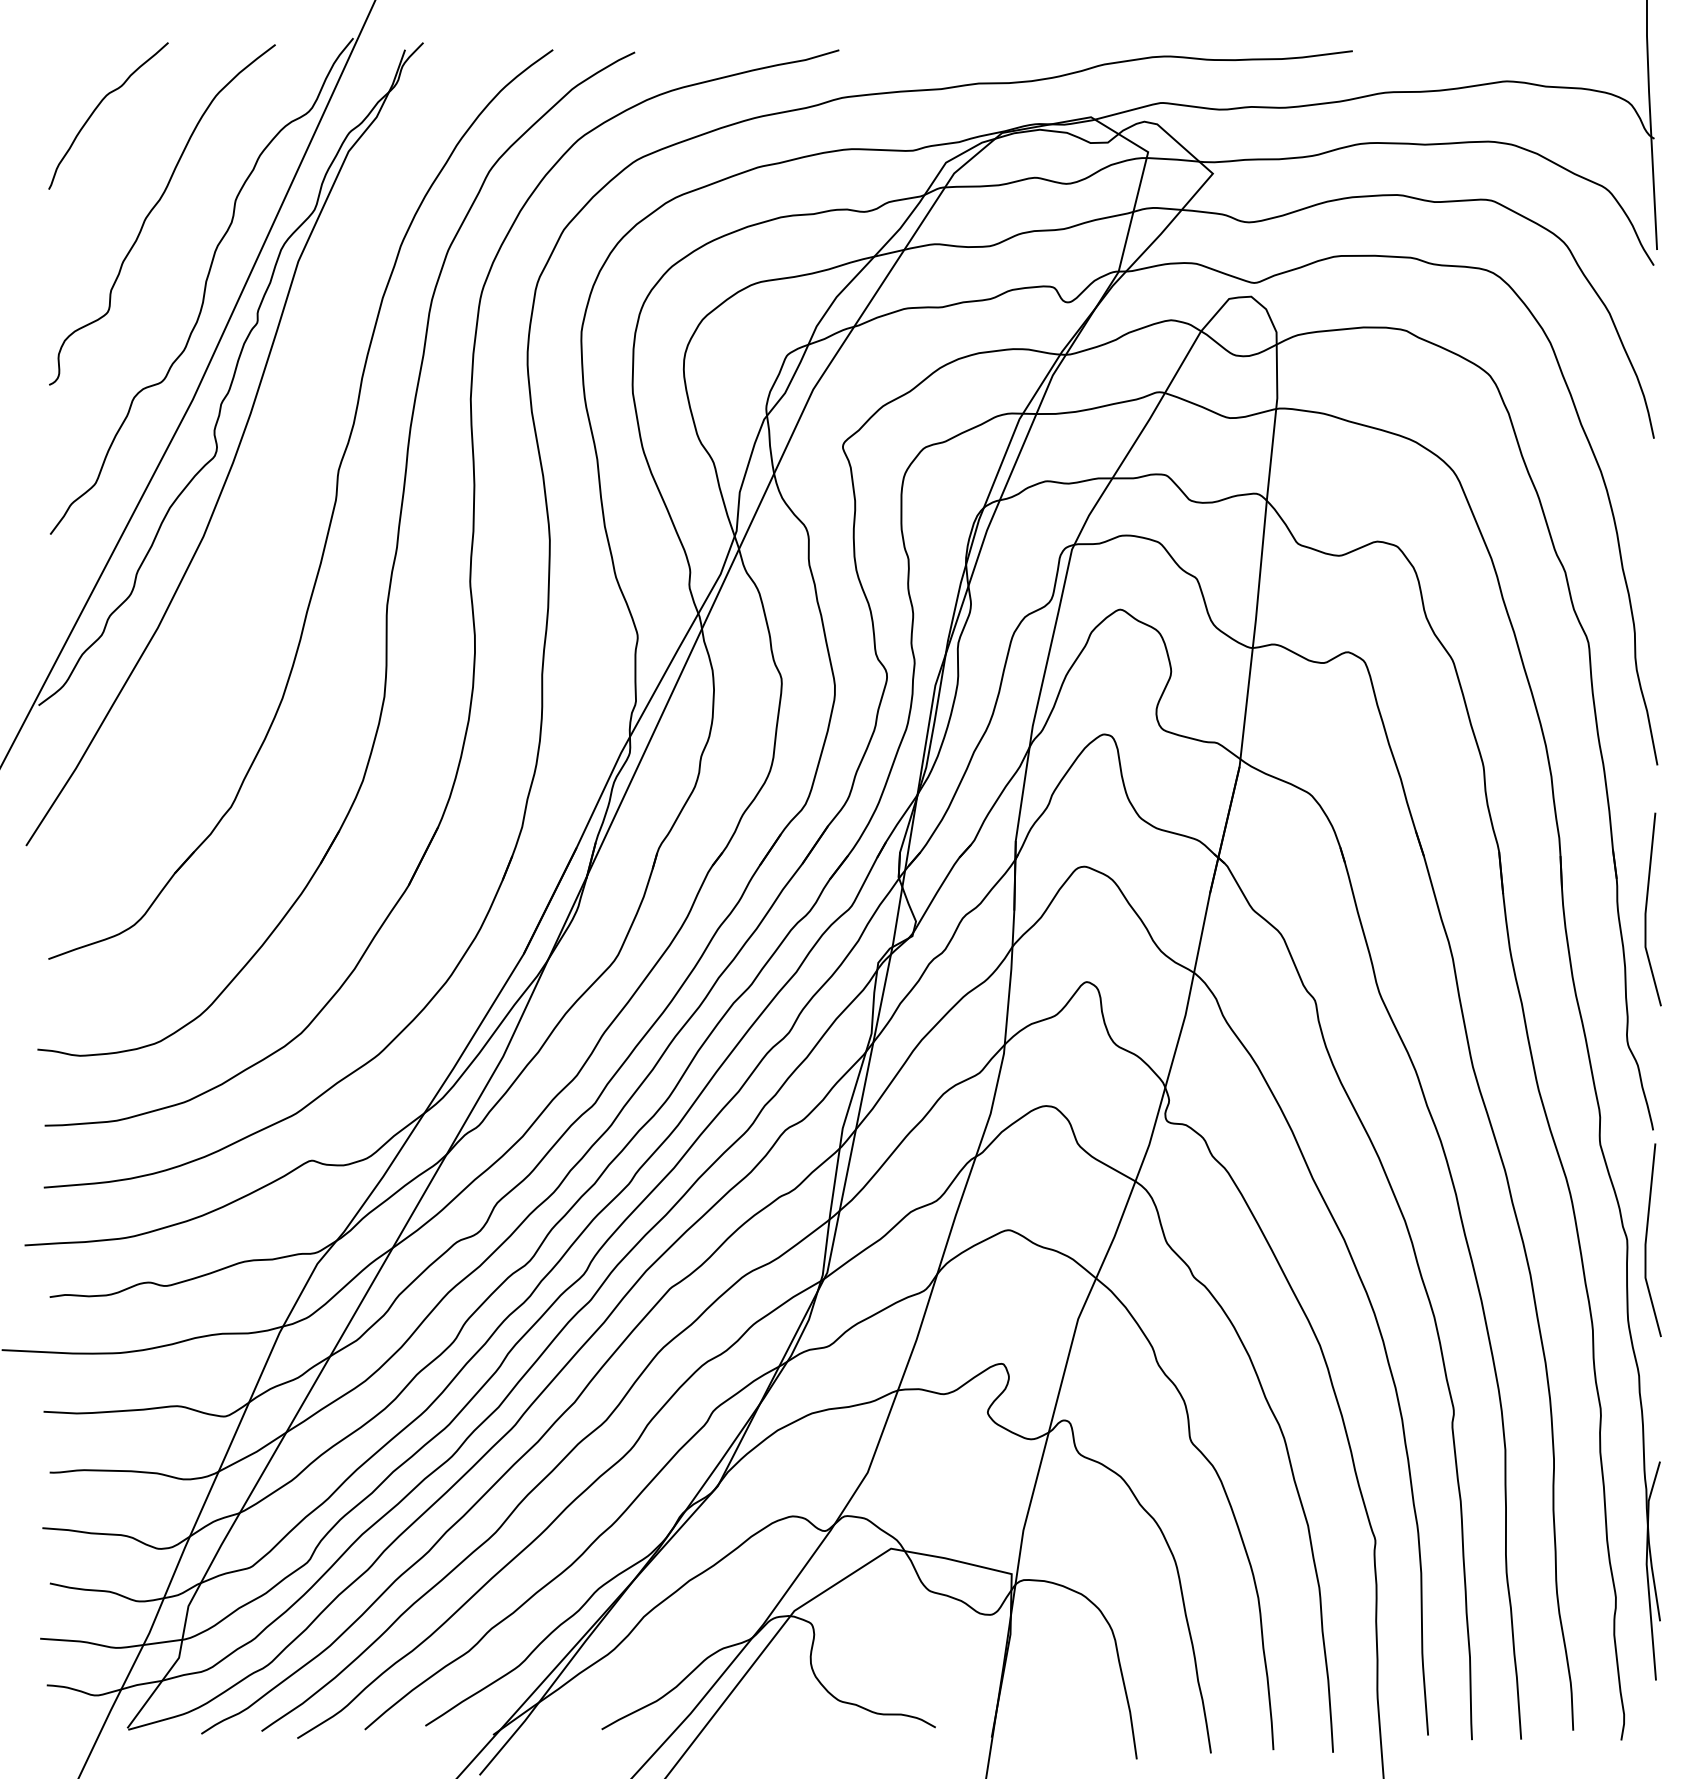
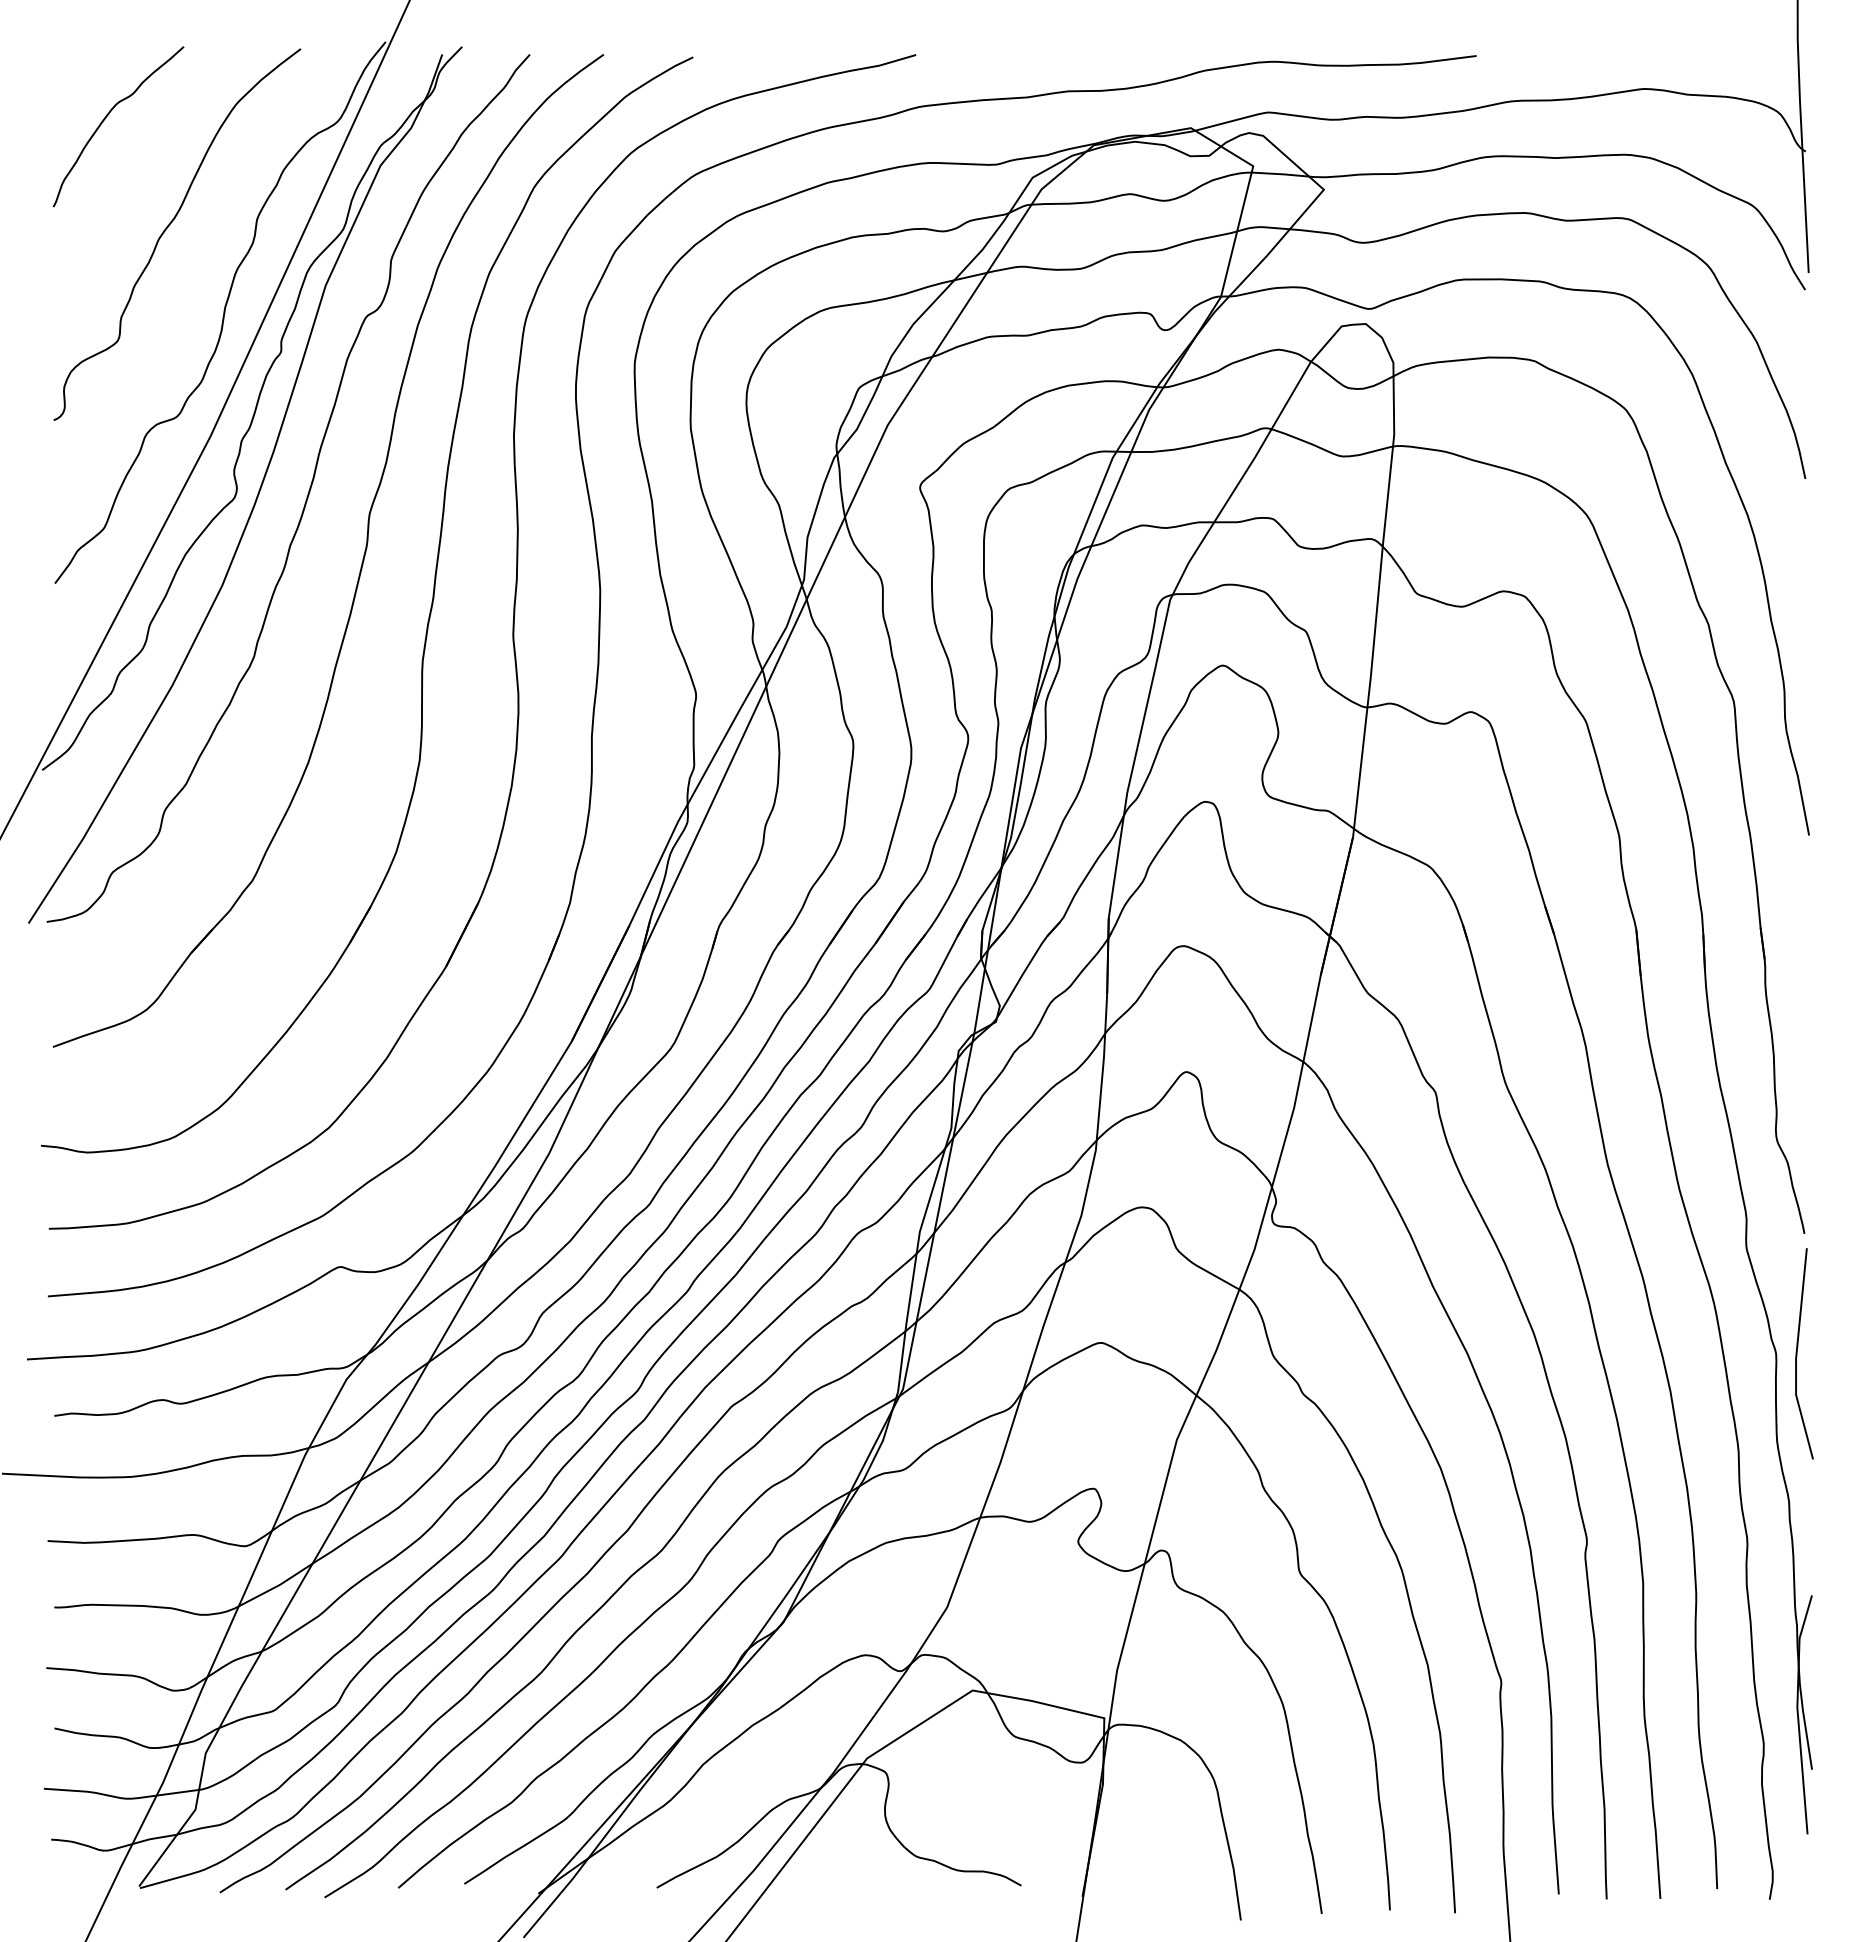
curve: (281, 452) -> (307, 493), added
line: (1646, 909) -> (1797, 992), removed

